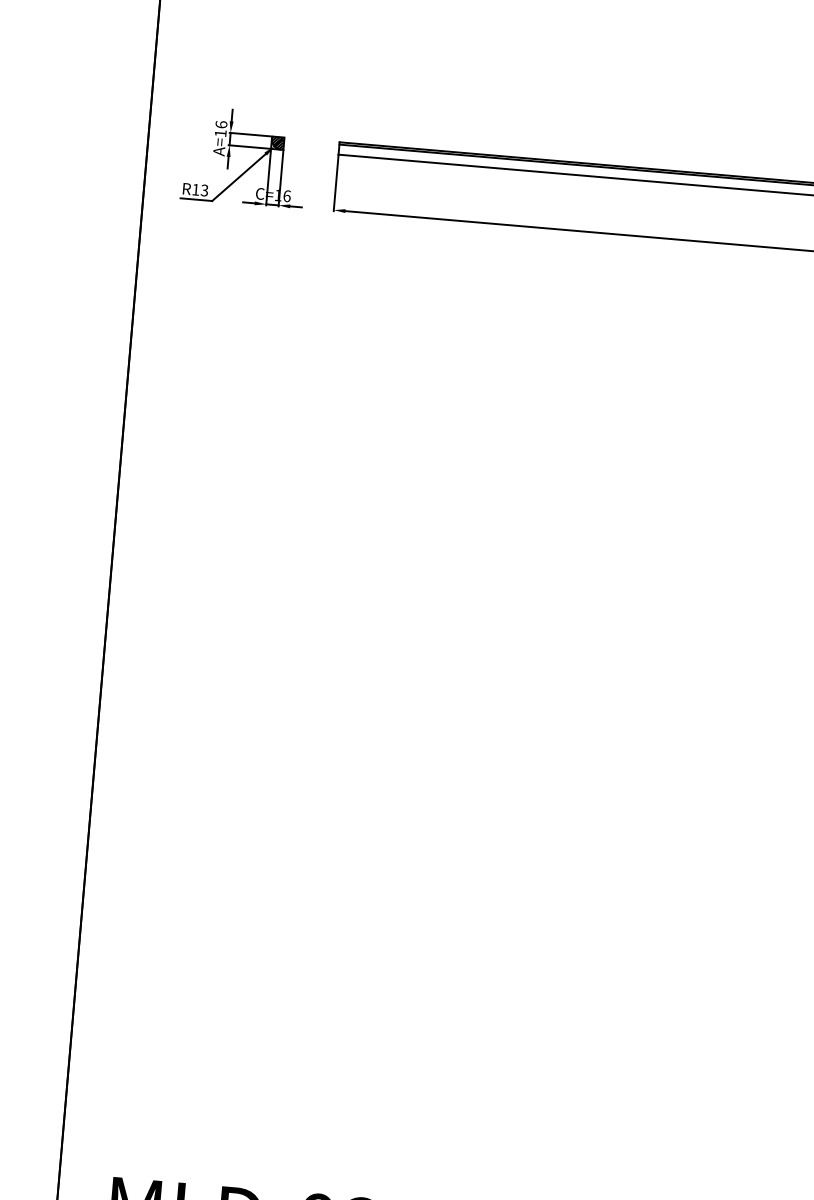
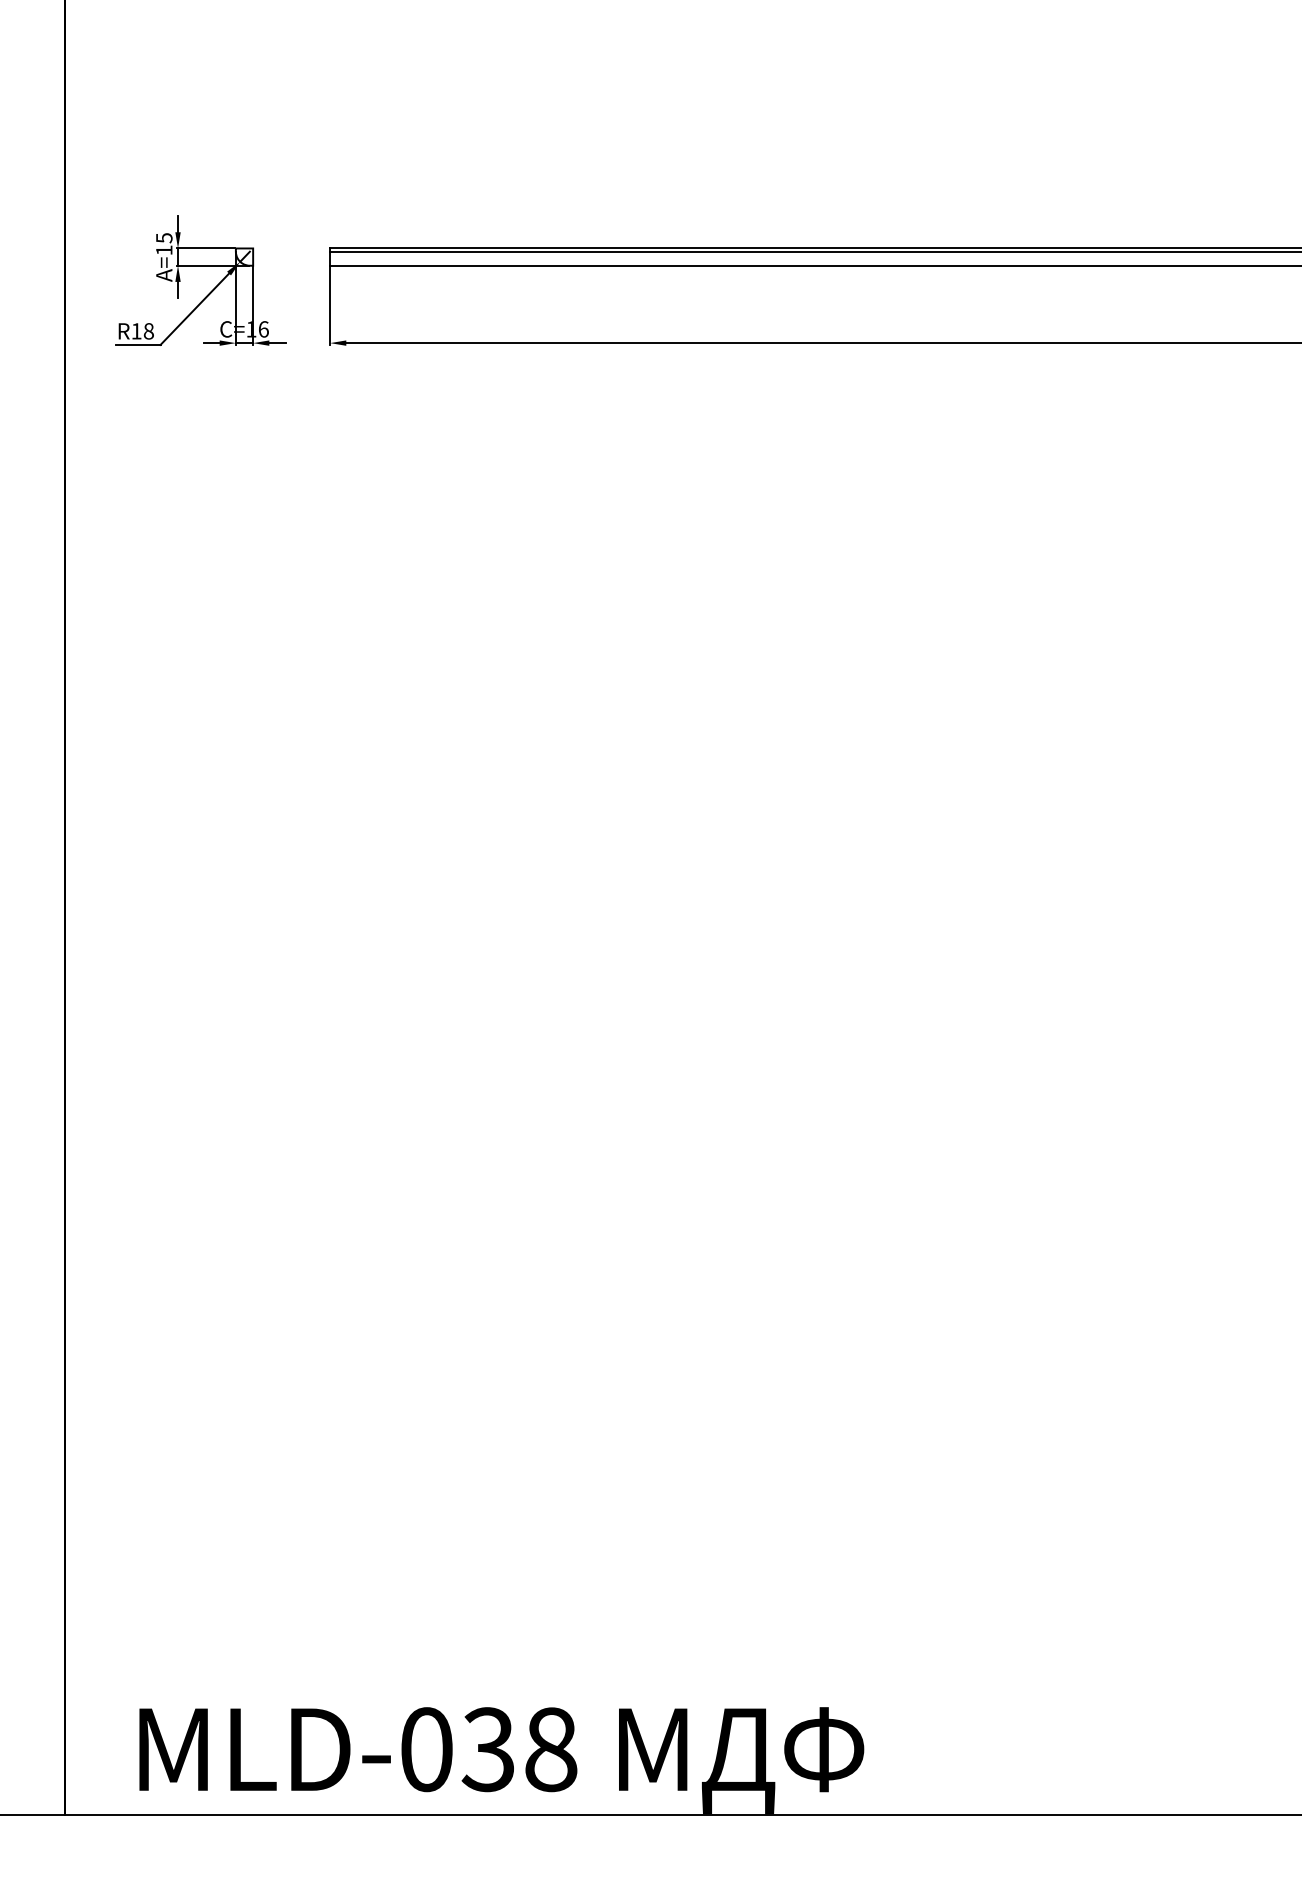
text: (221, 124) -> (164, 238), A=16 -> A=15
hatch: (277, 142) -> (244, 256), removed
text: (204, 190) -> (148, 331), R13 -> R18

